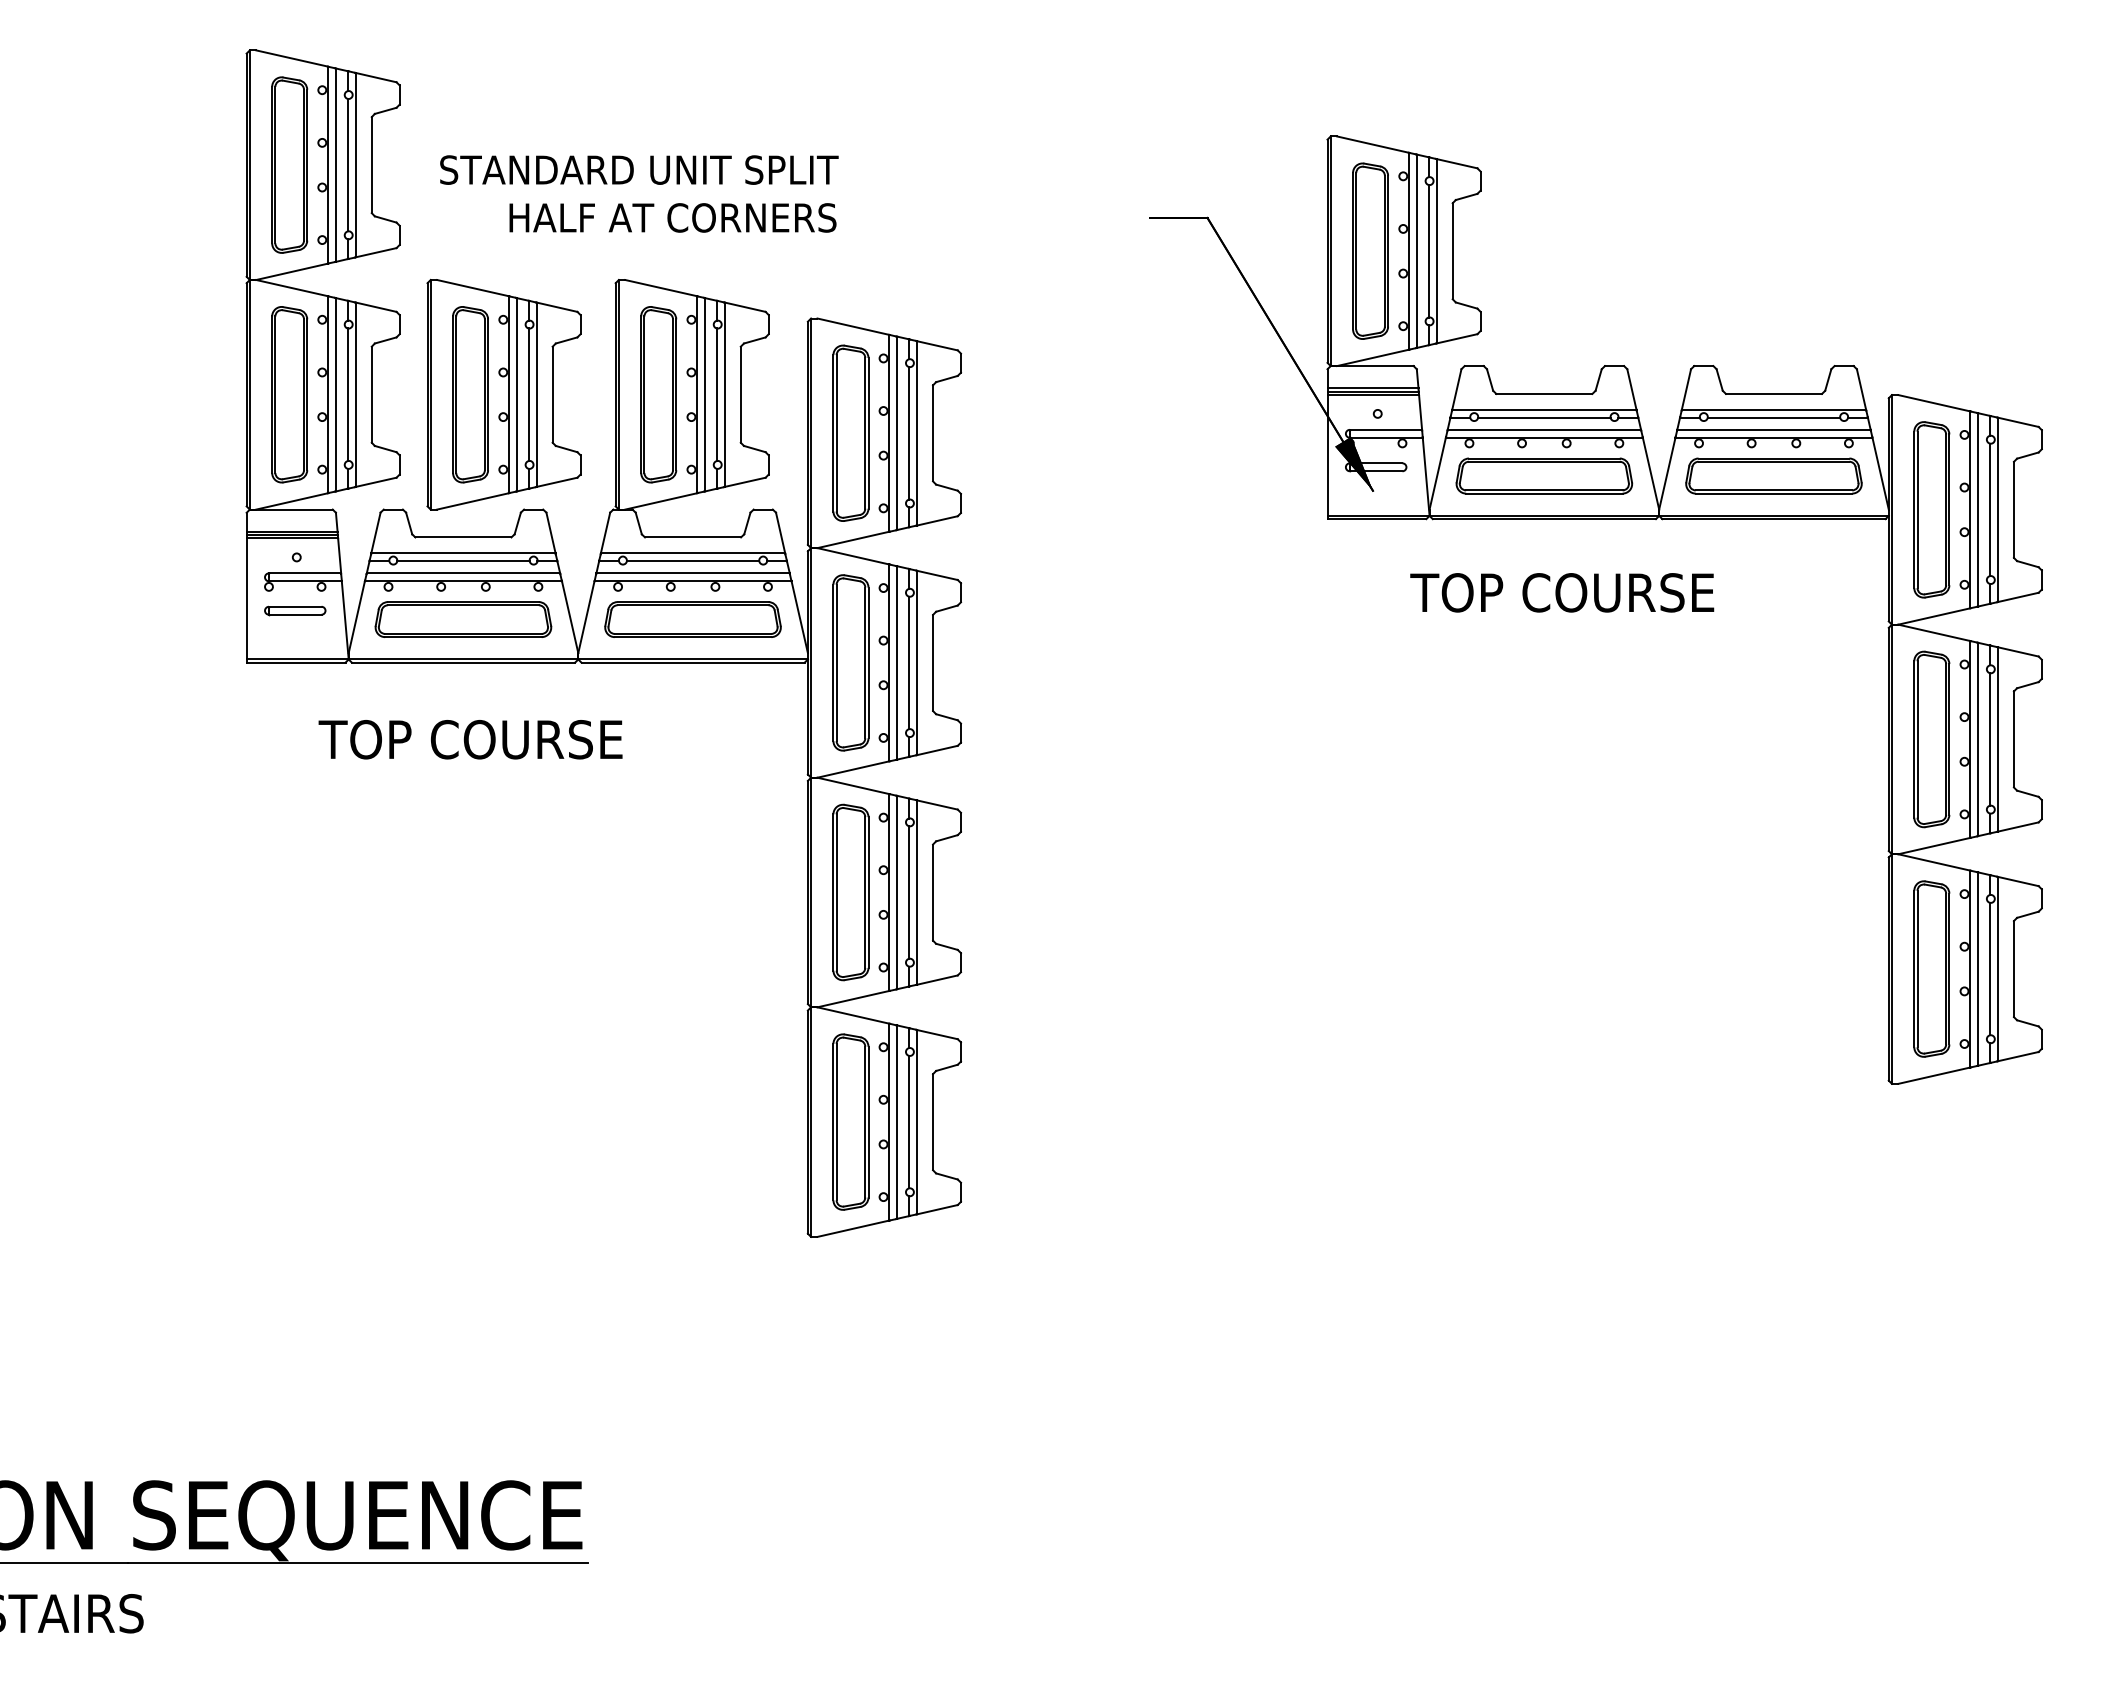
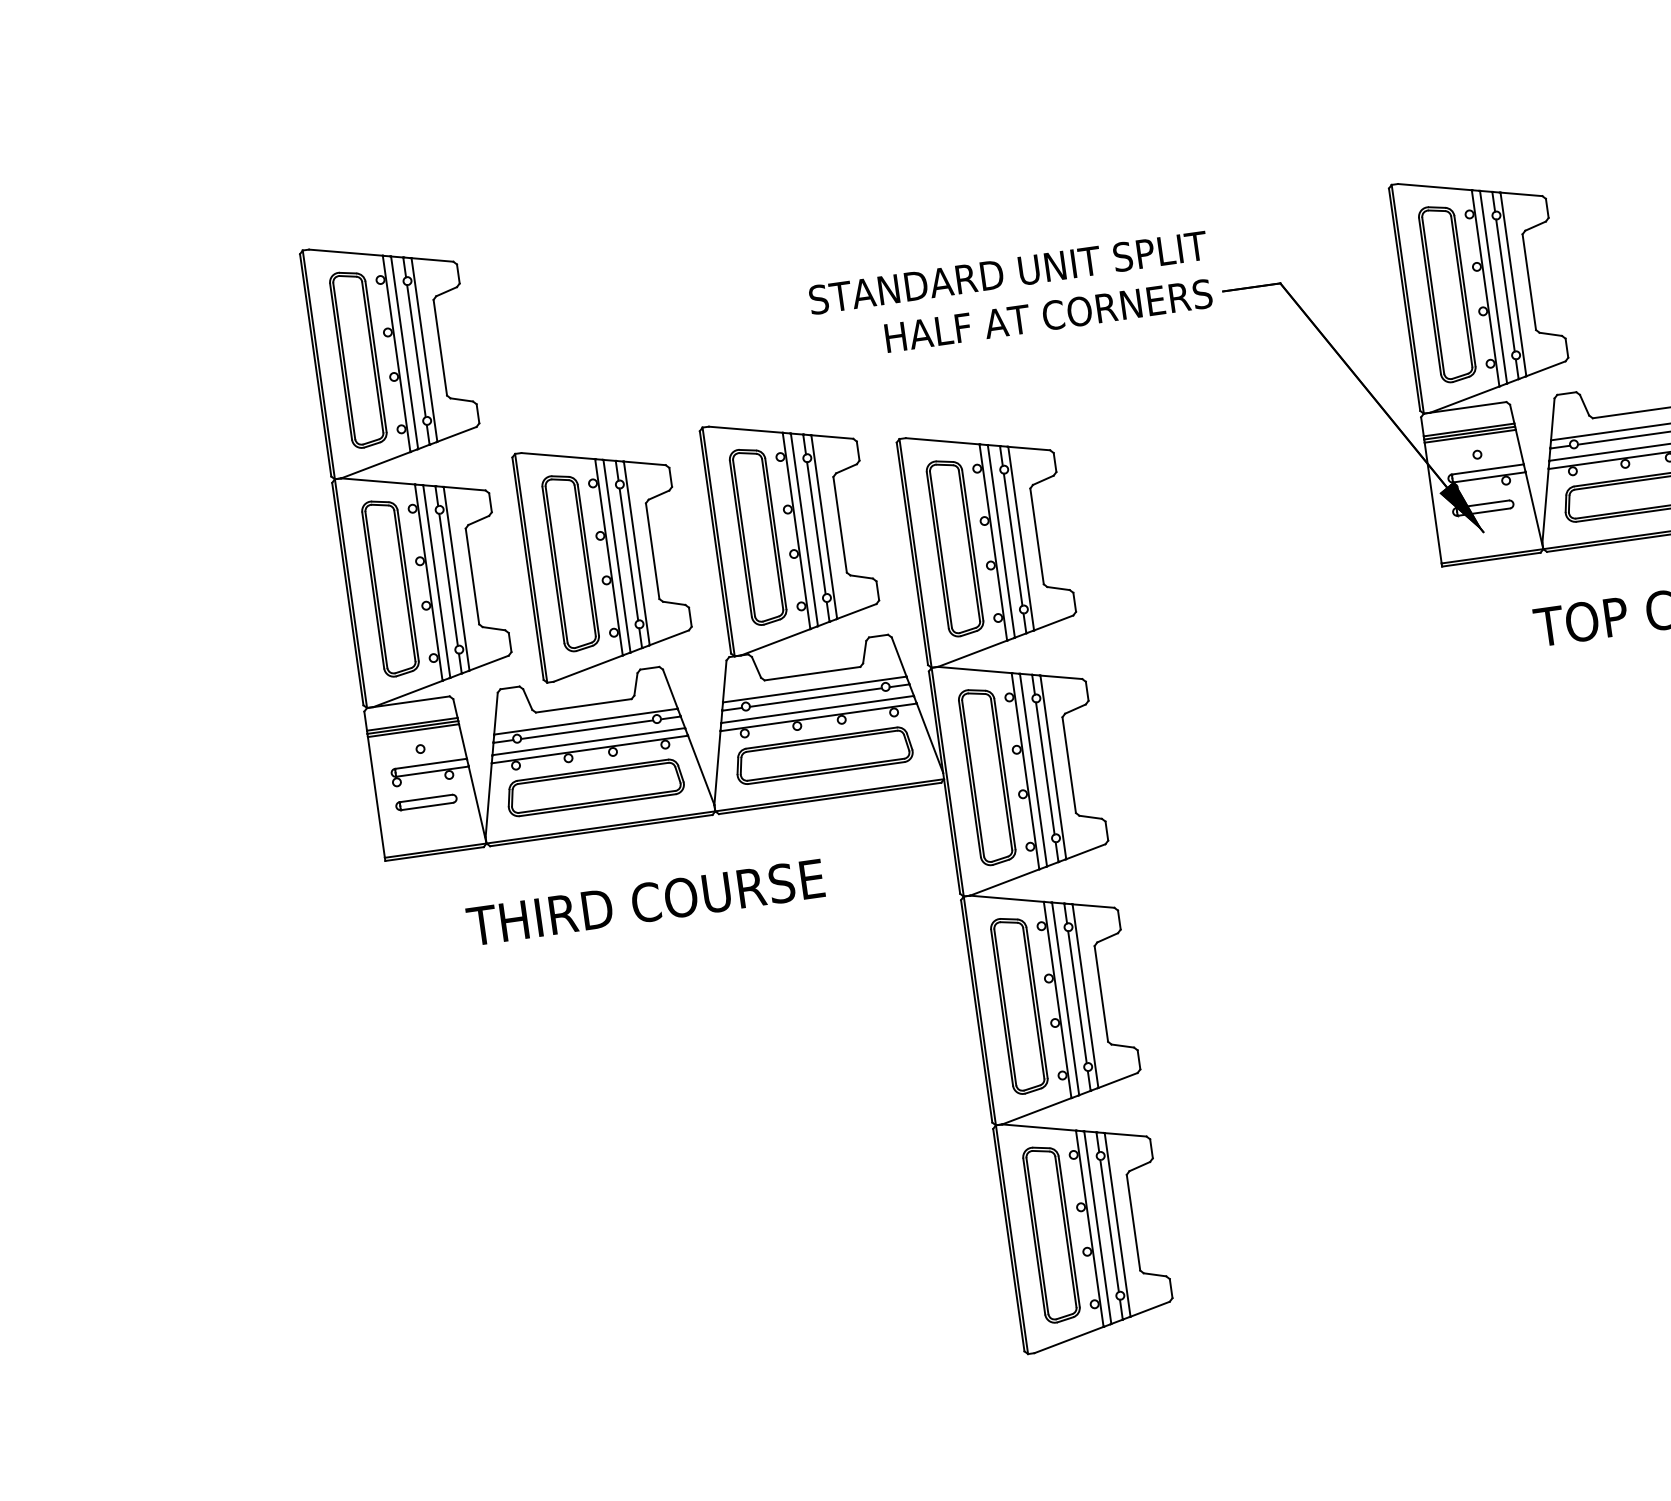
text: (639, 193) -> (1011, 296), moved
text: (512, 739) -> (660, 900), TOP COURSE -> THIRD COURSE

